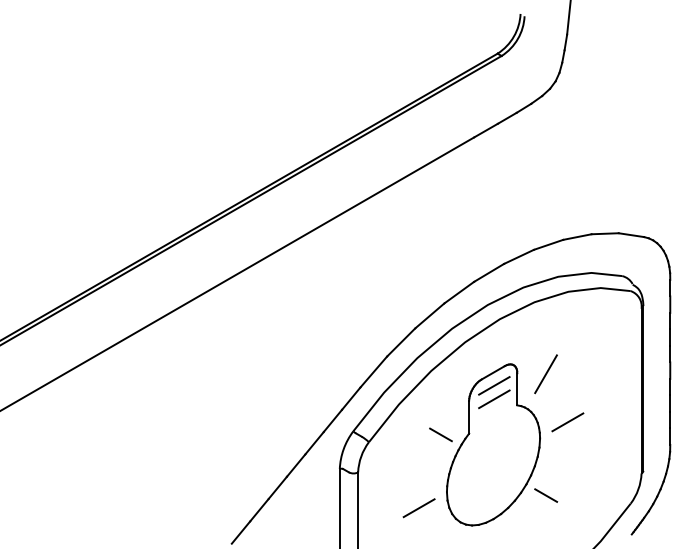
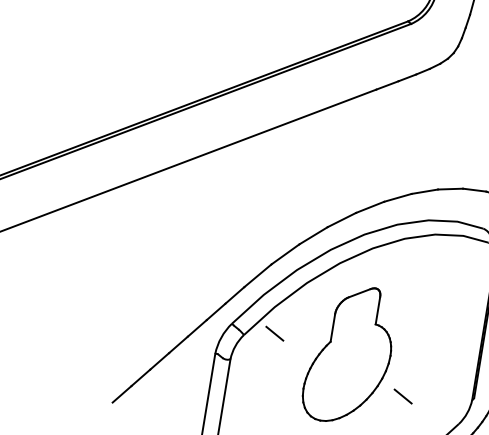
line: (545, 374) -> (404, 301), removed
line: (494, 385) -> (359, 304), removed
line: (494, 399) -> (357, 316), removed
line: (567, 422) -> (416, 346), removed
line: (440, 434) -> (274, 333), moved
line: (546, 495) -> (403, 396), moved
line: (418, 508) -> (276, 398), removed

